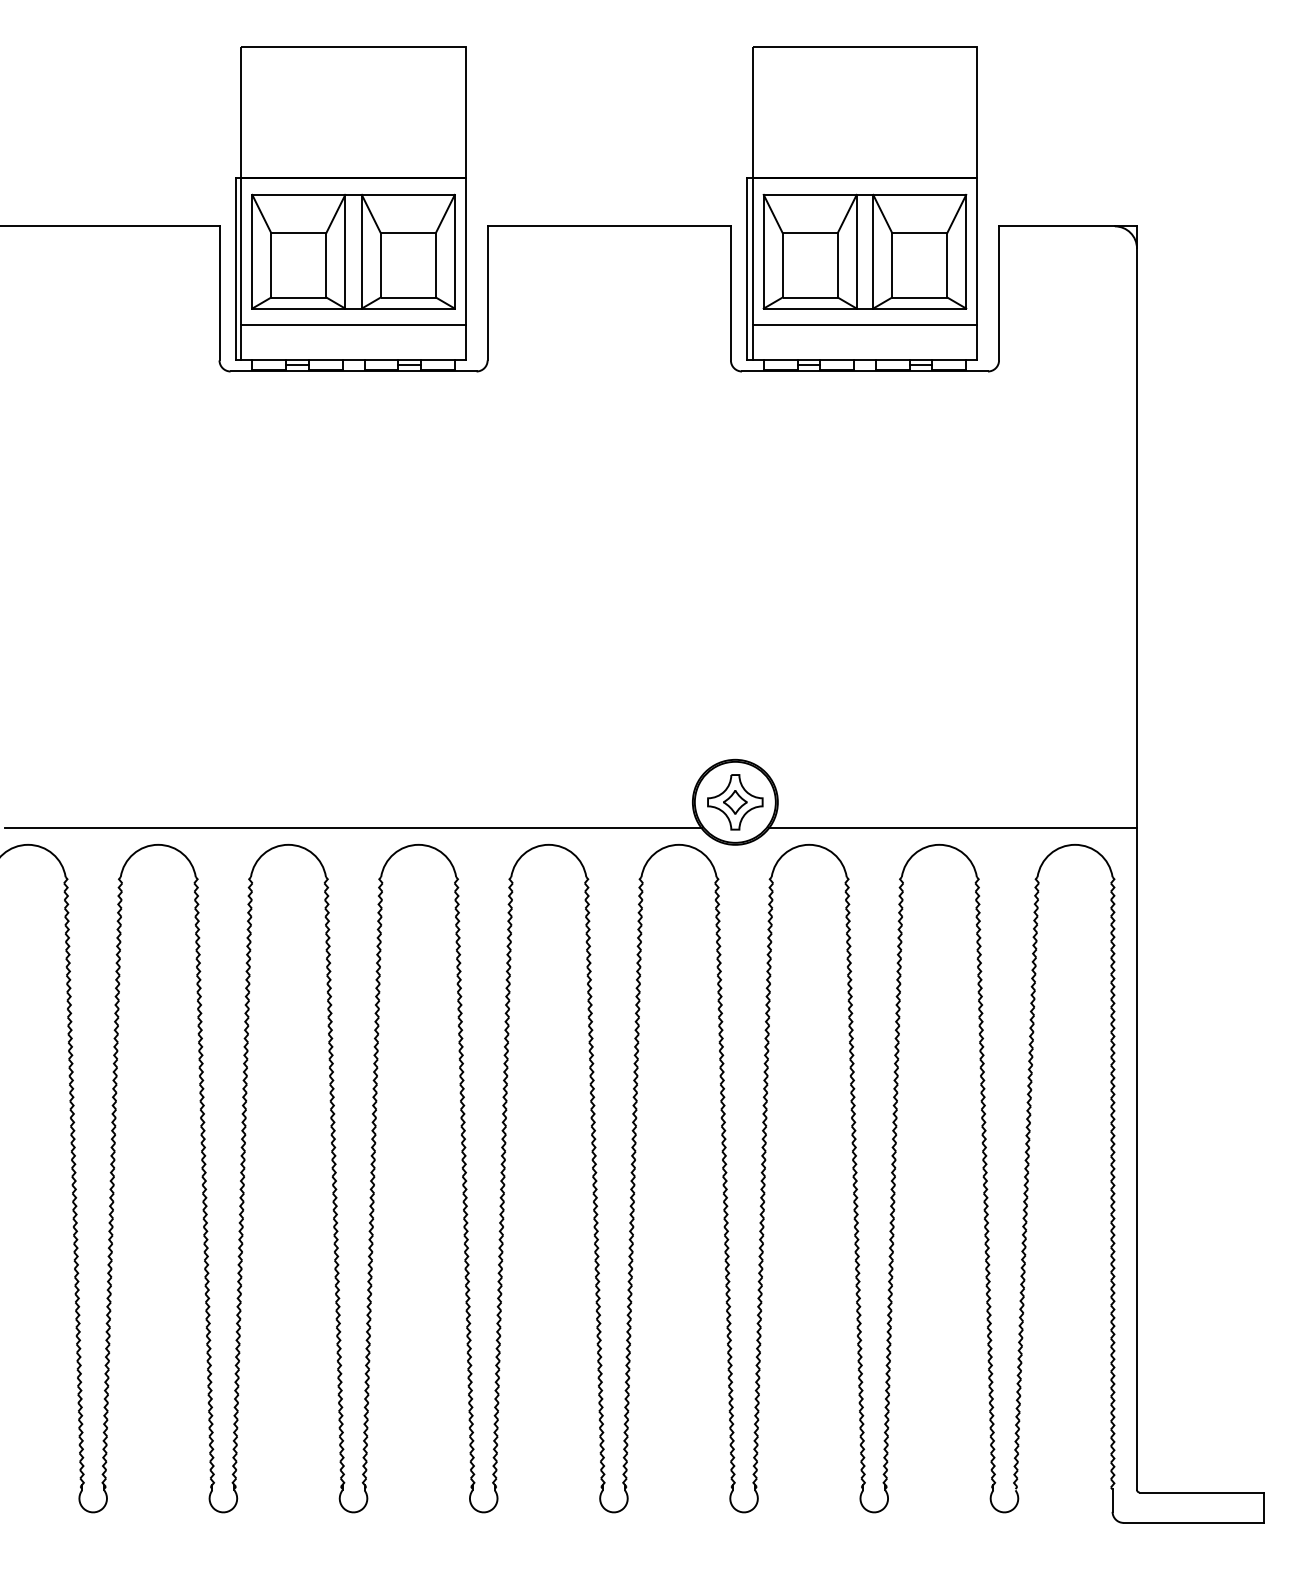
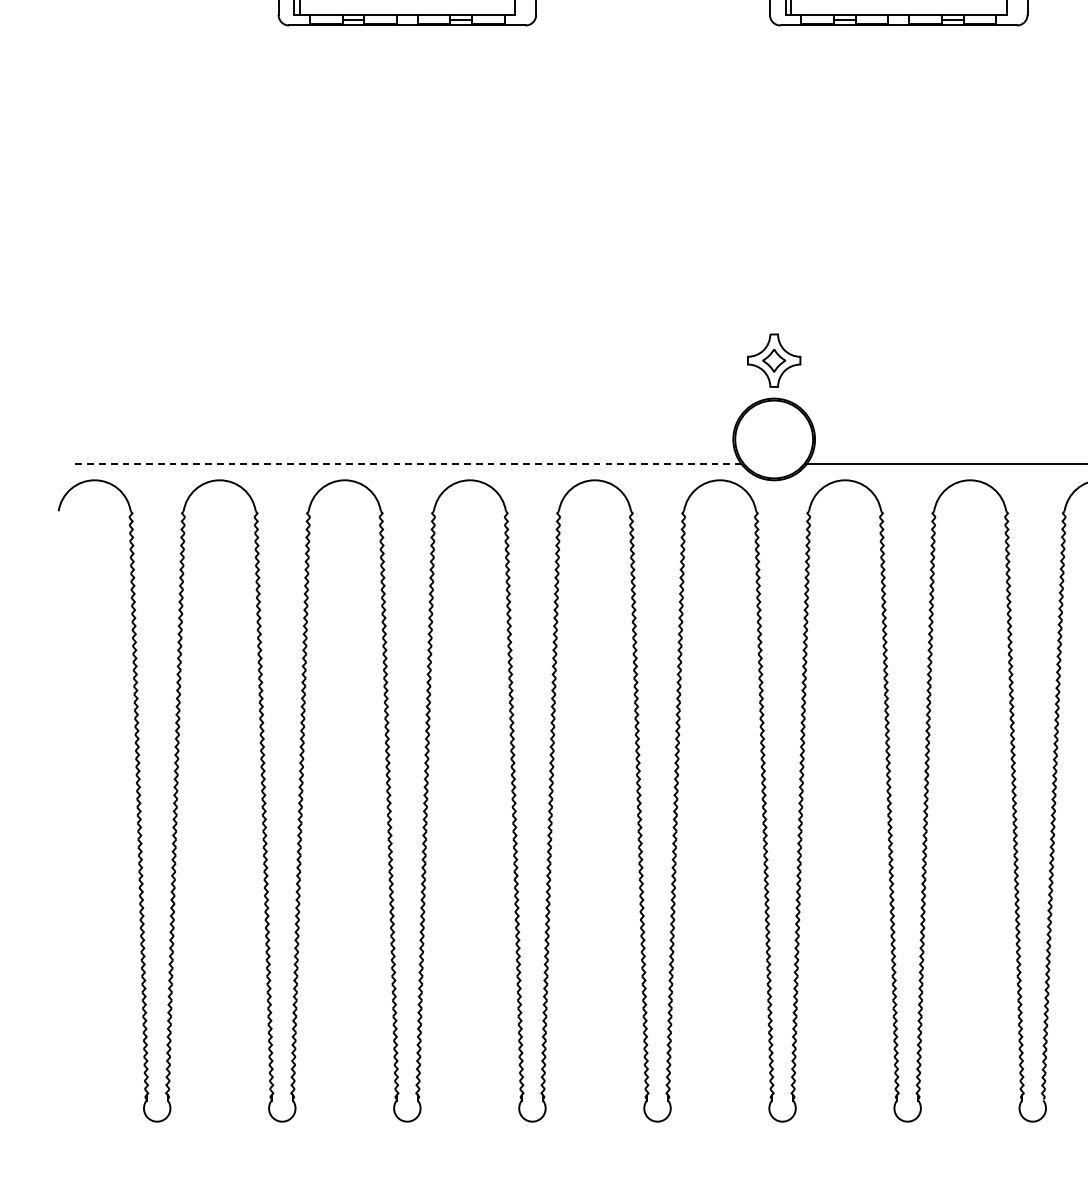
part: (735, 802) -> (774, 360), moved
line: (353, 828) -> (407, 464), solid -> dashed

